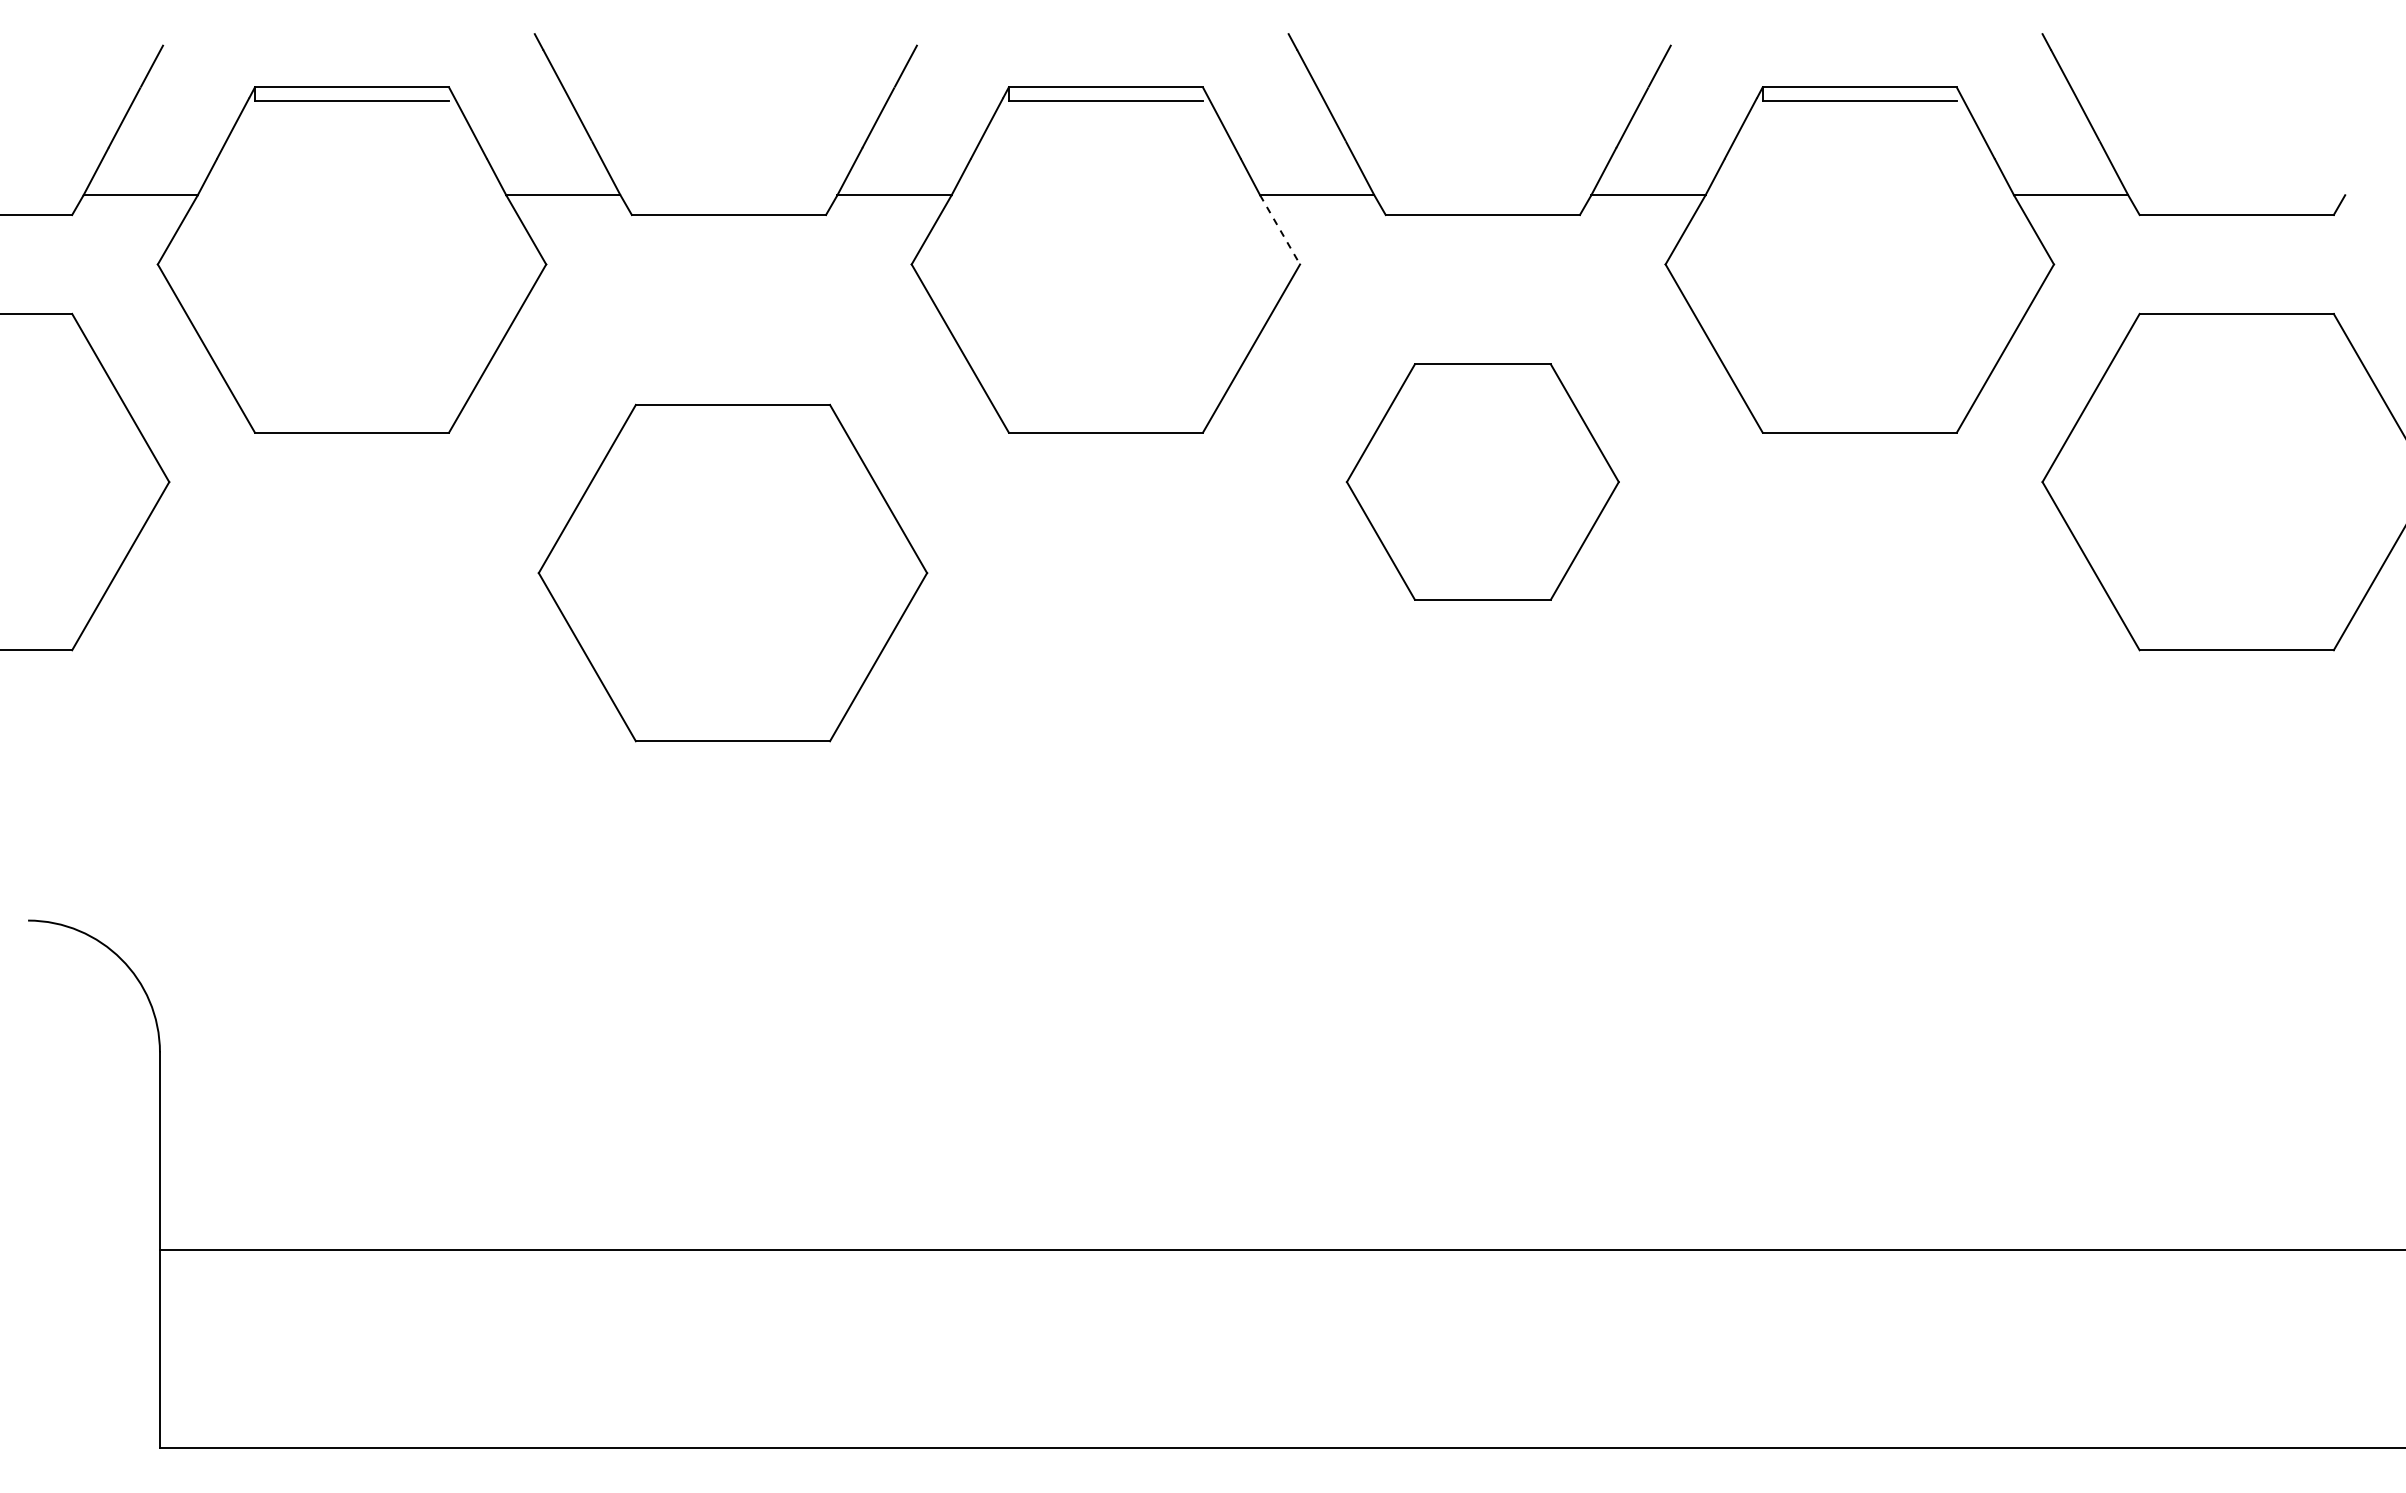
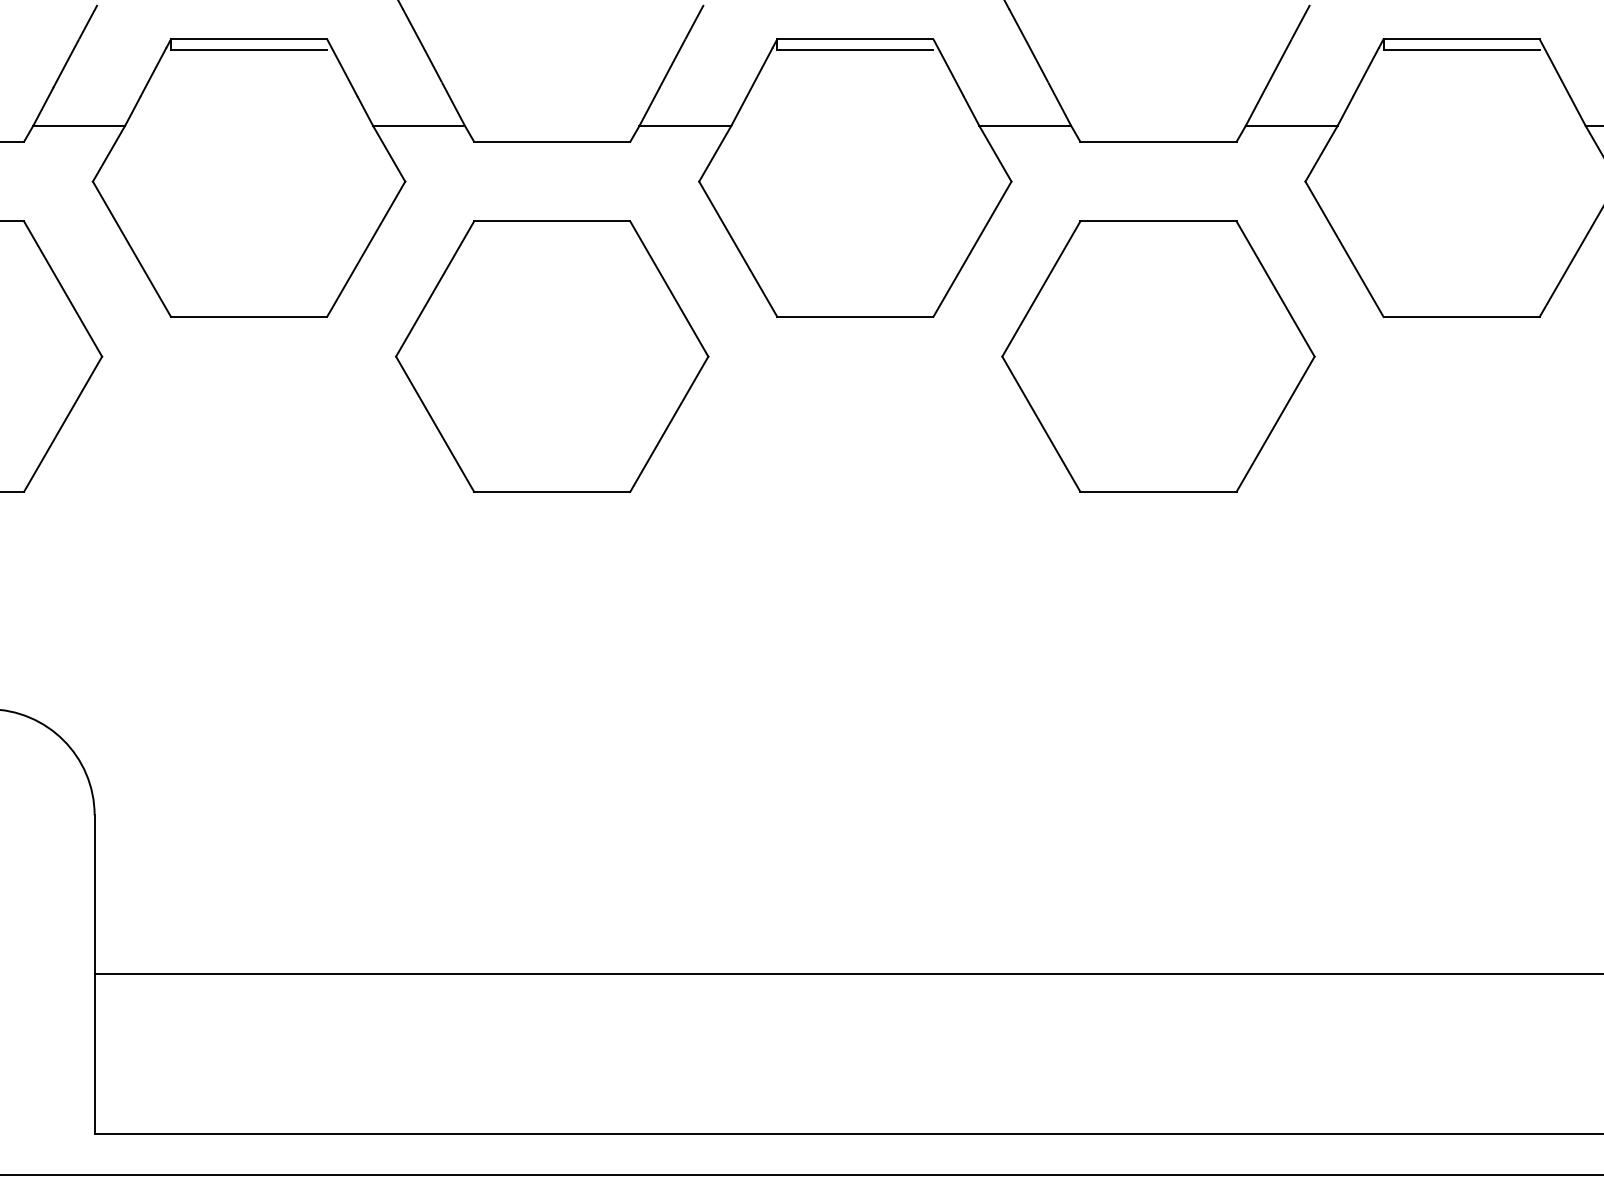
line: (1280, 229) -> (995, 153), dashed -> solid
part: (1482, 481) -> (1158, 356), size x1.43
part: (732, 572) -> (551, 356), moved

